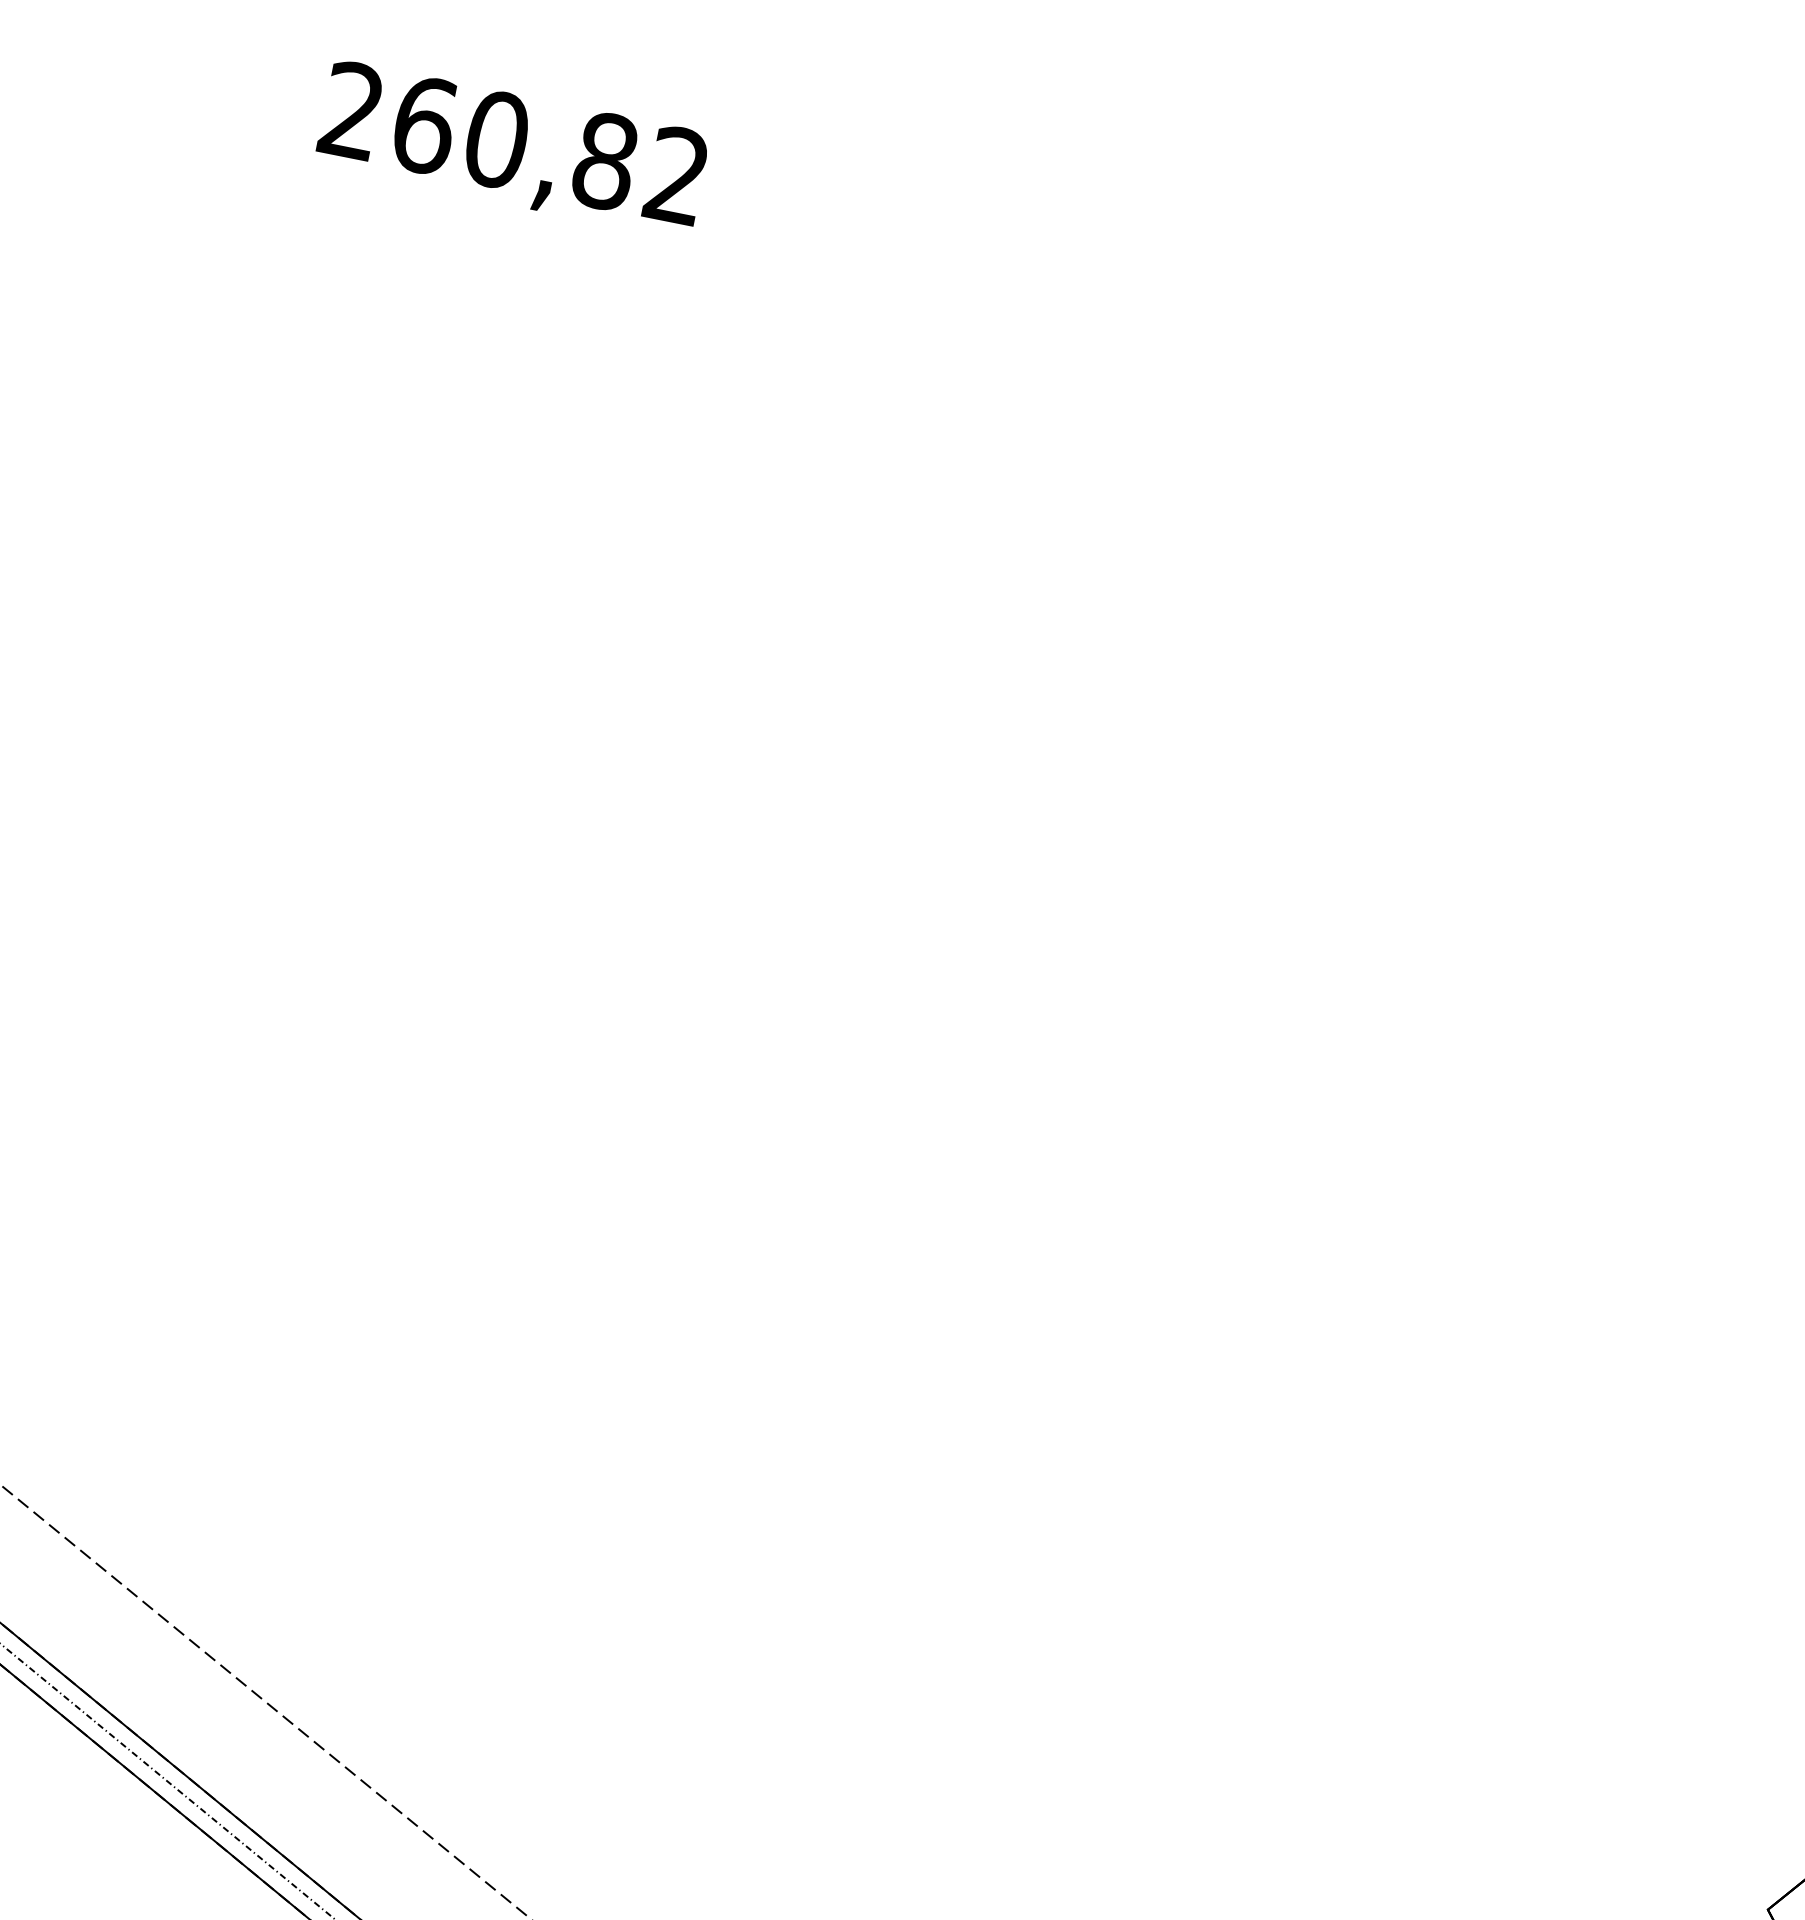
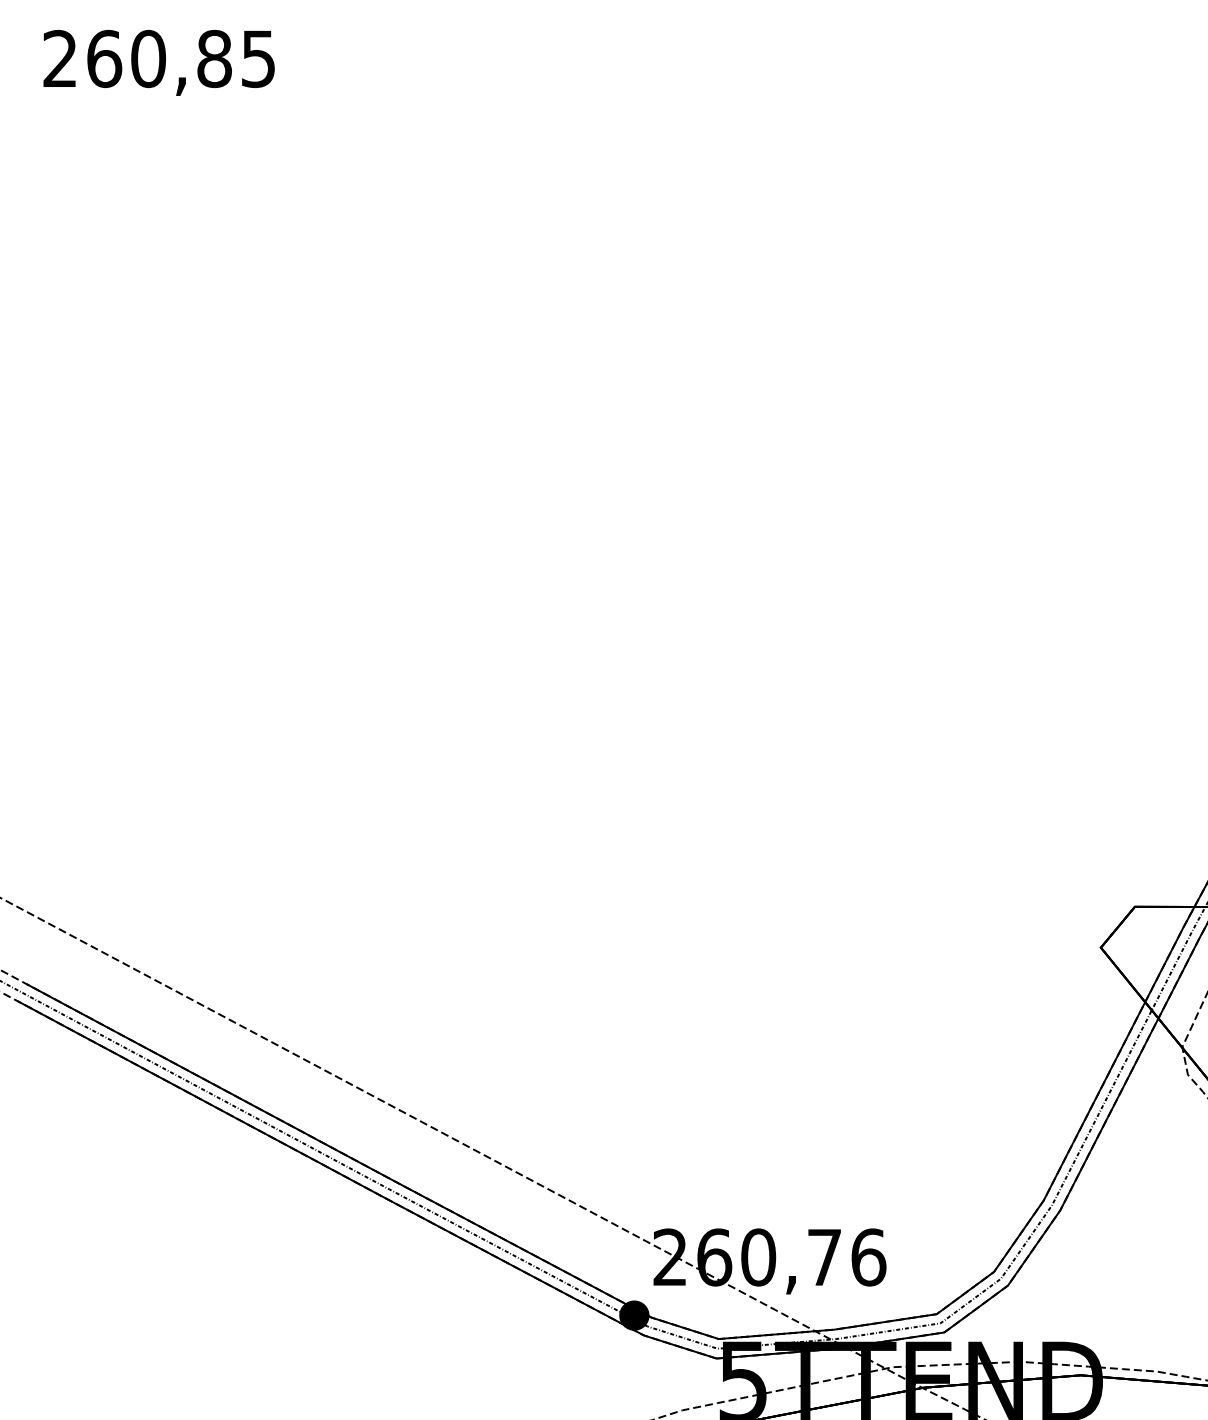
text: (675, 174) -> (257, 58), 260,82 -> 260,85

